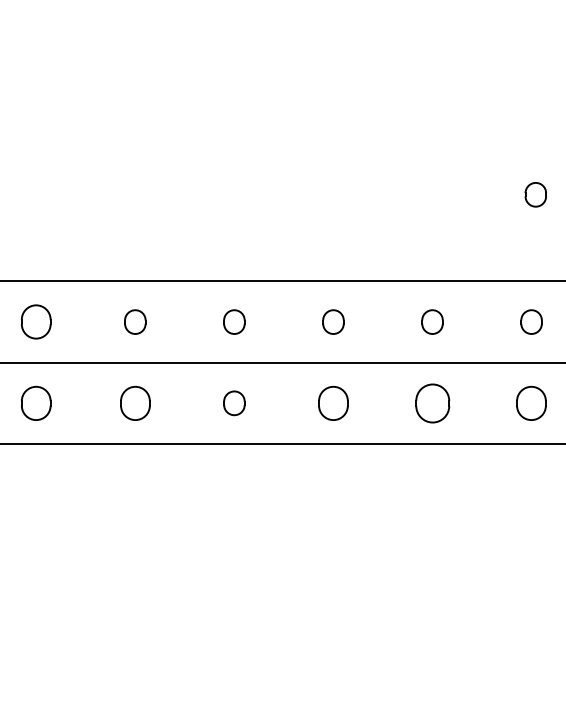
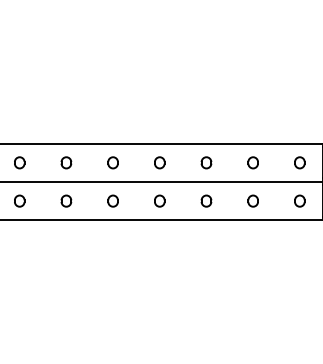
part: (535, 194) -> (301, 102), removed
part: (36, 321) -> (66, 162), size x0.71
part: (36, 401) -> (66, 200), size x0.71
part: (134, 401) -> (112, 200), size x0.71
part: (333, 401) -> (206, 200), size x0.71
part: (431, 401) -> (252, 200), size x0.62
part: (530, 401) -> (299, 200), size x0.71

